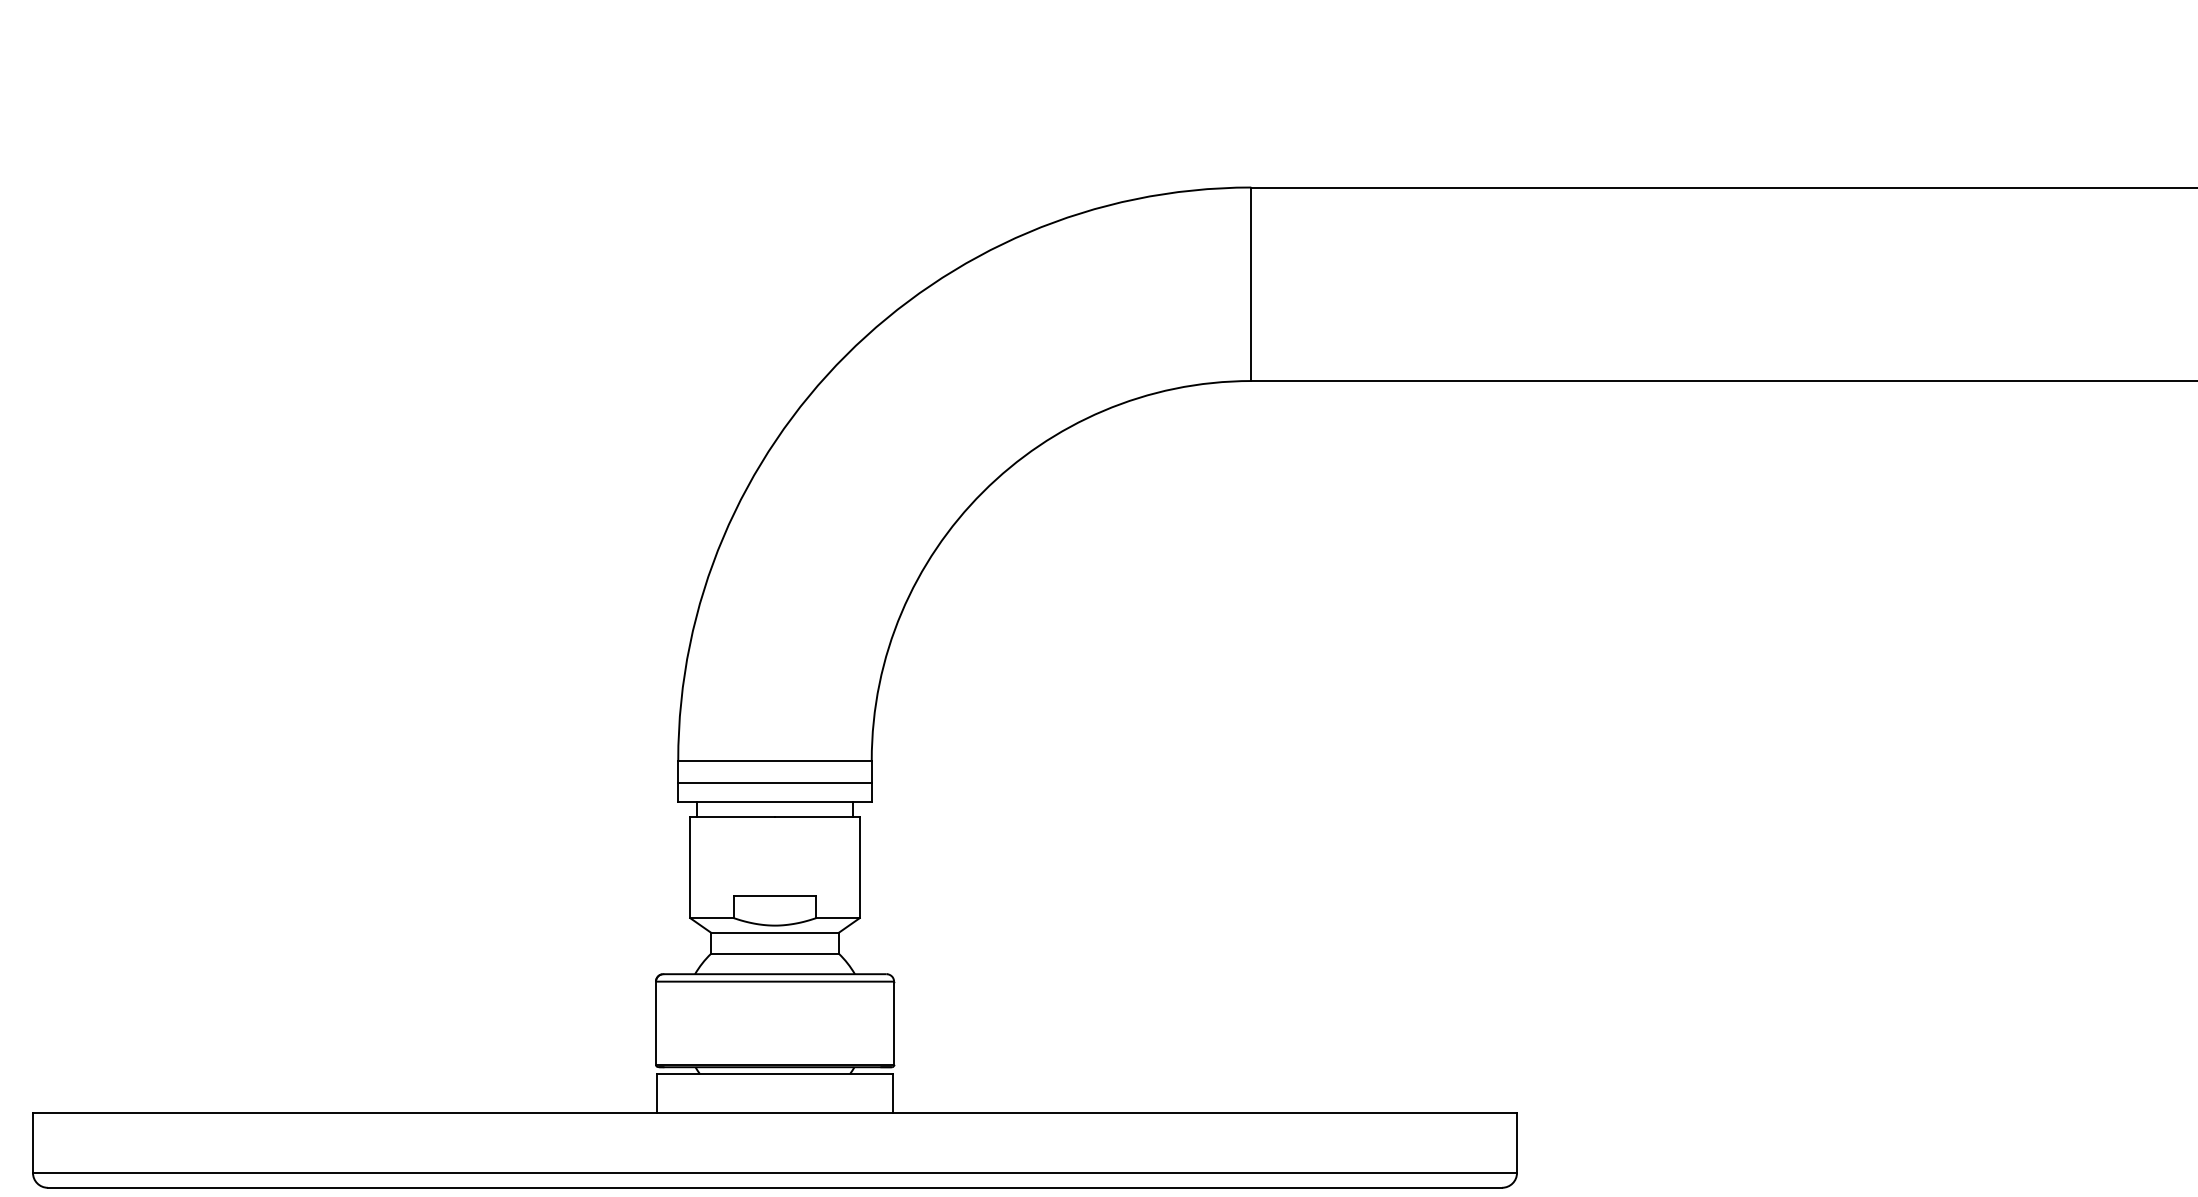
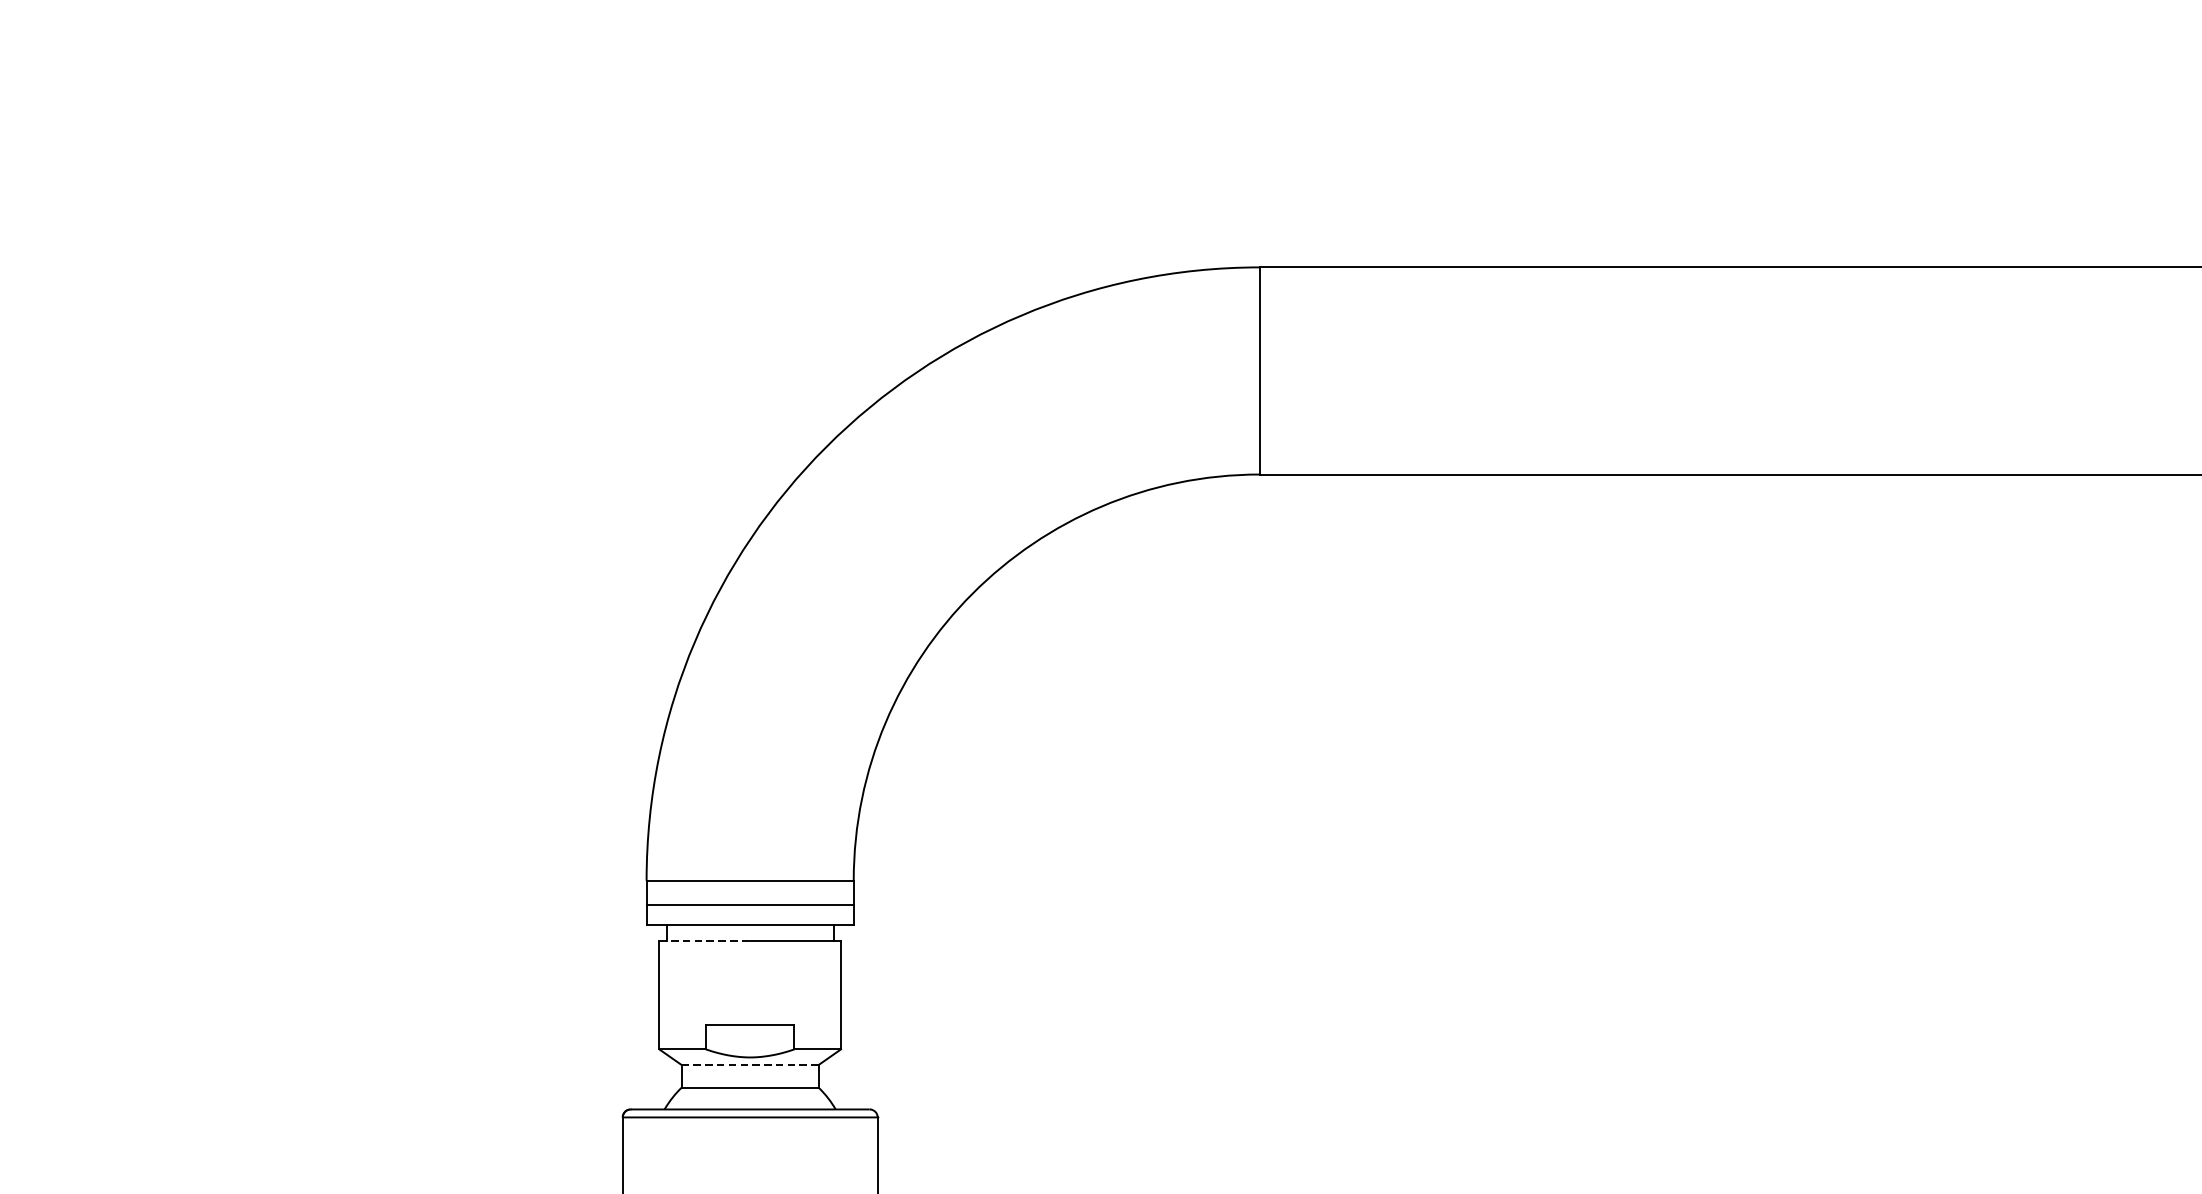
line: (733, 816) -> (705, 940), solid -> dashed
line: (775, 932) -> (750, 1064), solid -> dashed

